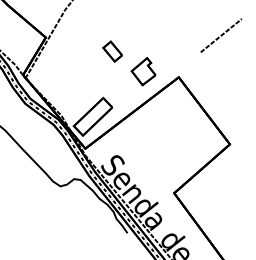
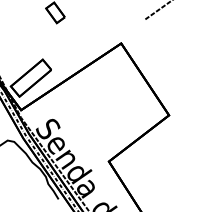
part: (143, 71) -> (85, 35), removed

